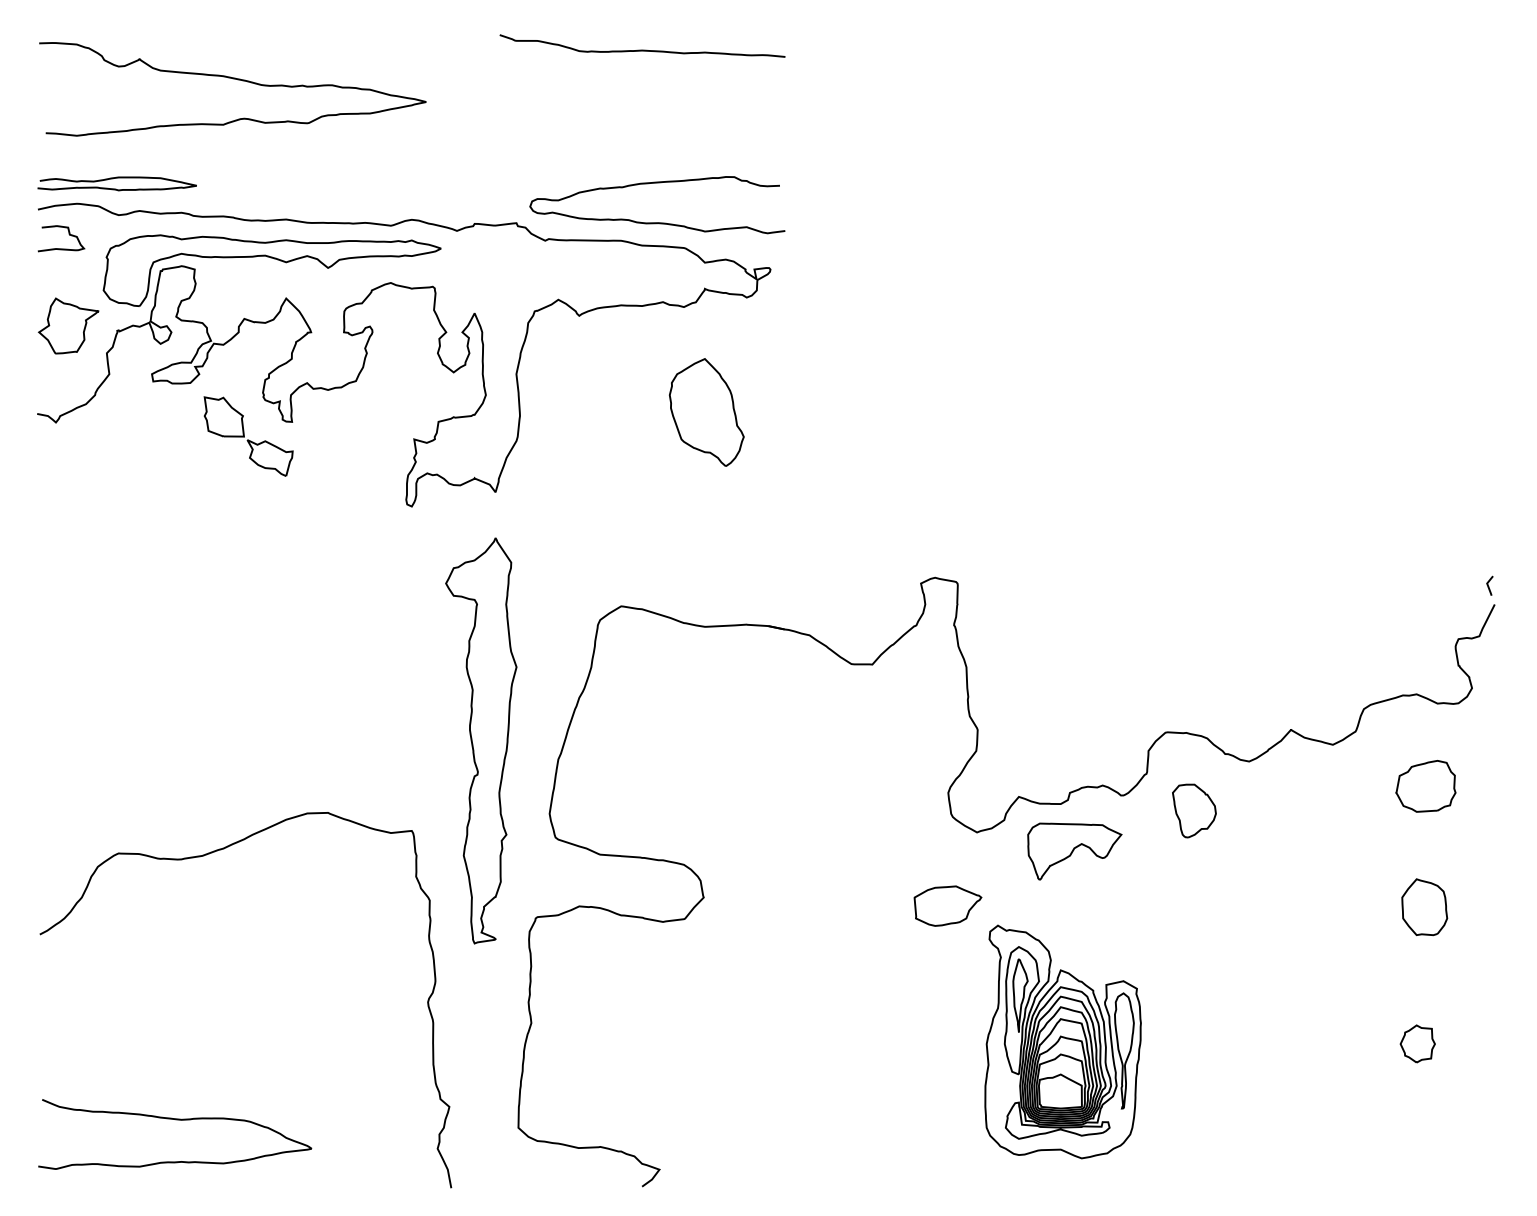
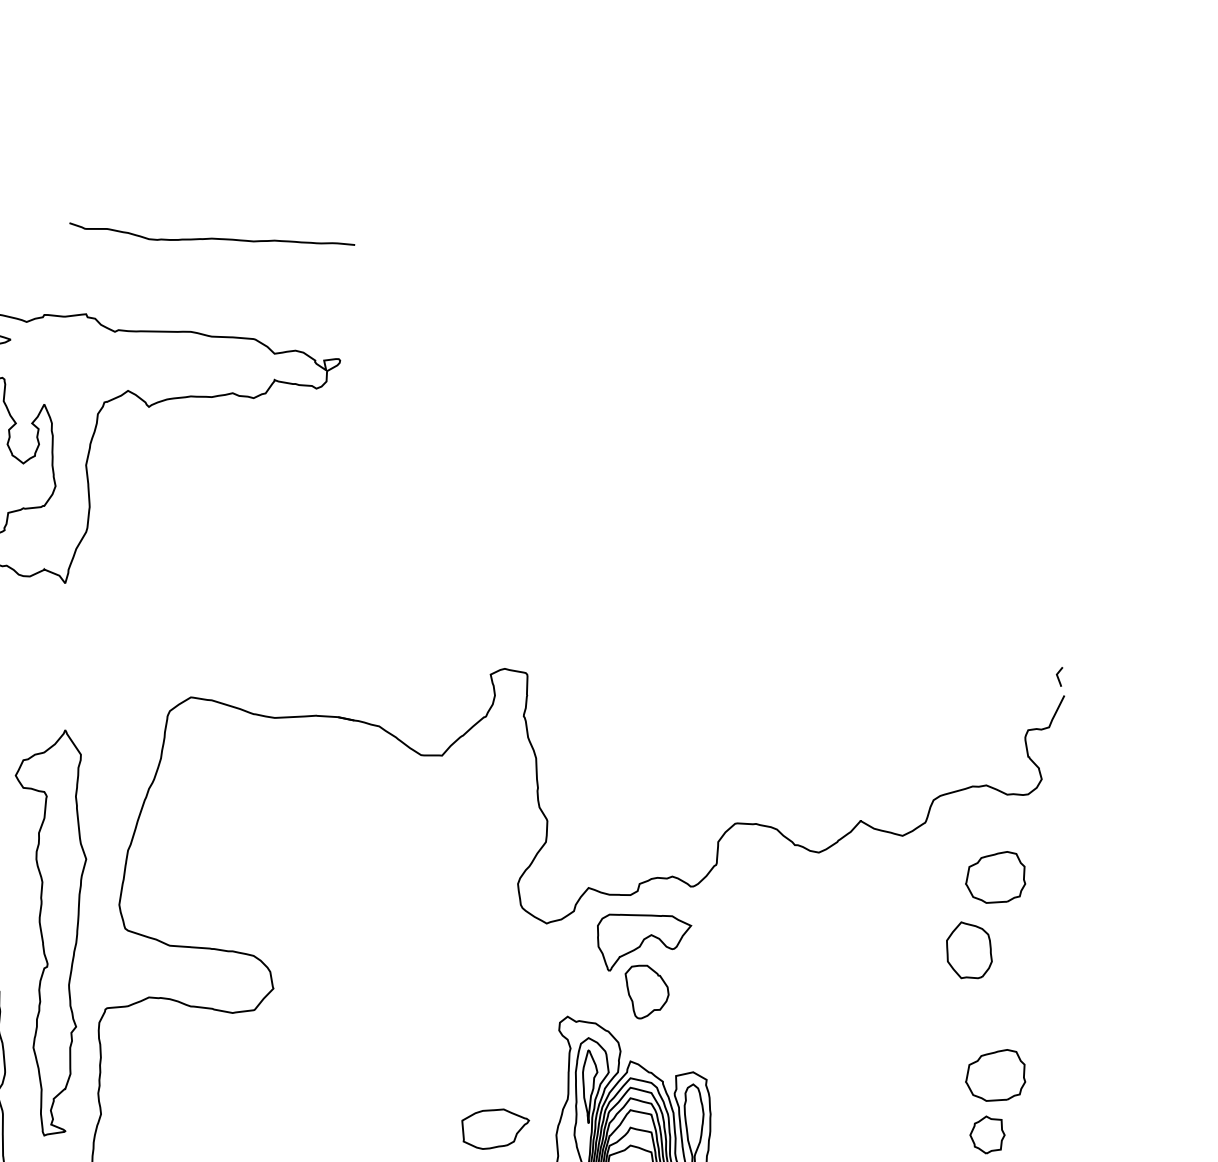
curve: (642, 49) -> (212, 237), moved
curve: (657, 222) -> (227, 313), removed
part: (706, 412) -> (276, 503), removed
part: (481, 740) -> (51, 932), moved
part: (1194, 810) -> (647, 991), moved
part: (947, 905) -> (495, 1128), moved
part: (1424, 907) -> (969, 950), moved
part: (1425, 984) -> (995, 1075), added

